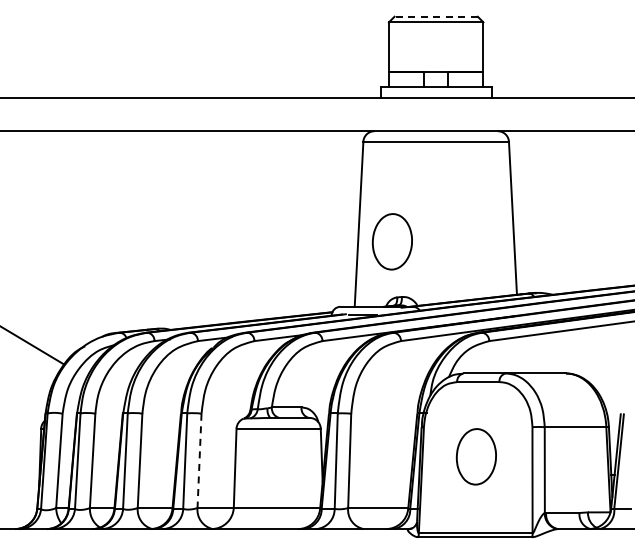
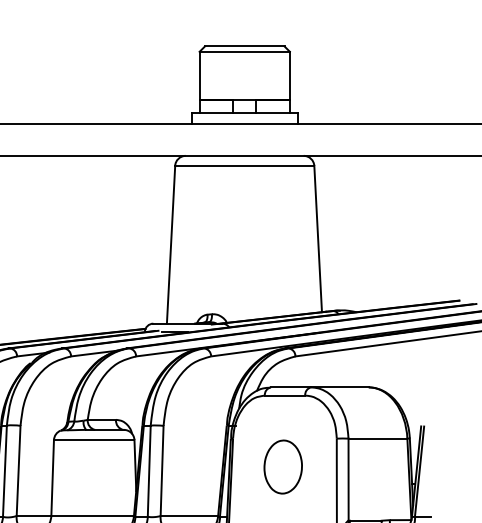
line: (436, 16) -> (245, 46), dashed -> solid
part: (391, 241) -> (202, 261), removed
line: (199, 461) -> (18, 471), dashed -> solid

